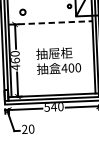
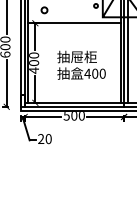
line: (50, 23) -> (74, 23), dashed -> solid
text: (14, 61) -> (33, 63), 460 -> 400
text: (53, 107) -> (73, 116), 540 -> 500

